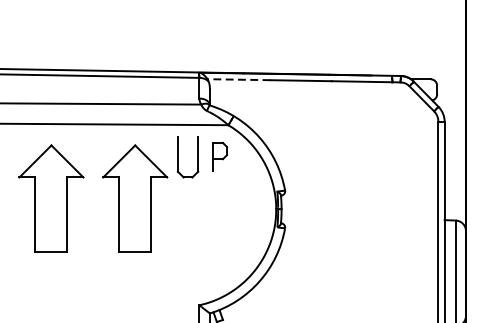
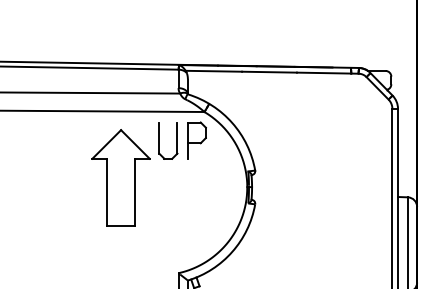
line: (238, 79) -> (213, 71), dashed -> solid
part: (219, 157) -> (196, 140), size x1.43
part: (50, 198) -> (45, 177), removed

